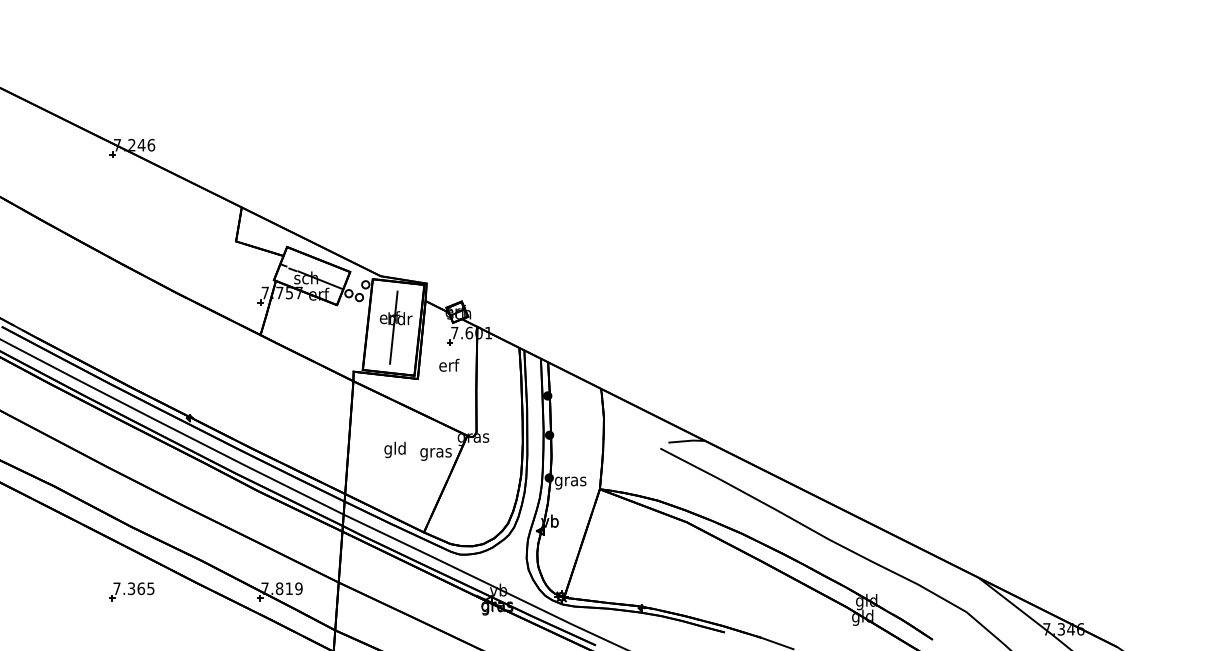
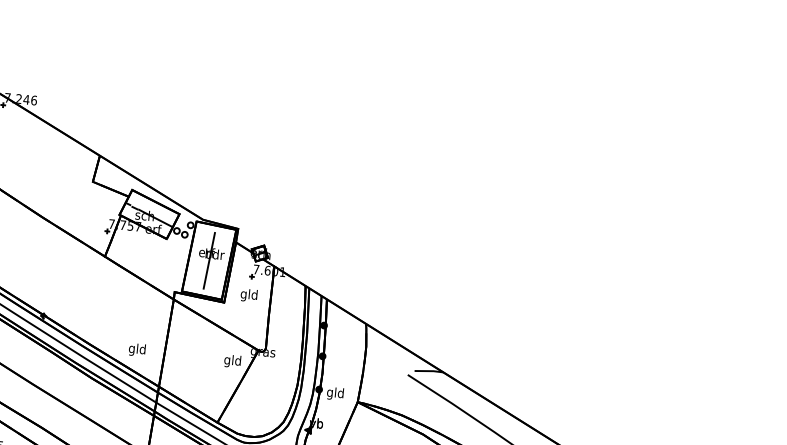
text: (448, 366) -> (249, 295), erf -> gld
text: (394, 449) -> (136, 349), moved
text: (435, 452) -> (232, 361), gras -> gld
text: (570, 481) -> (335, 393), gras -> gld

